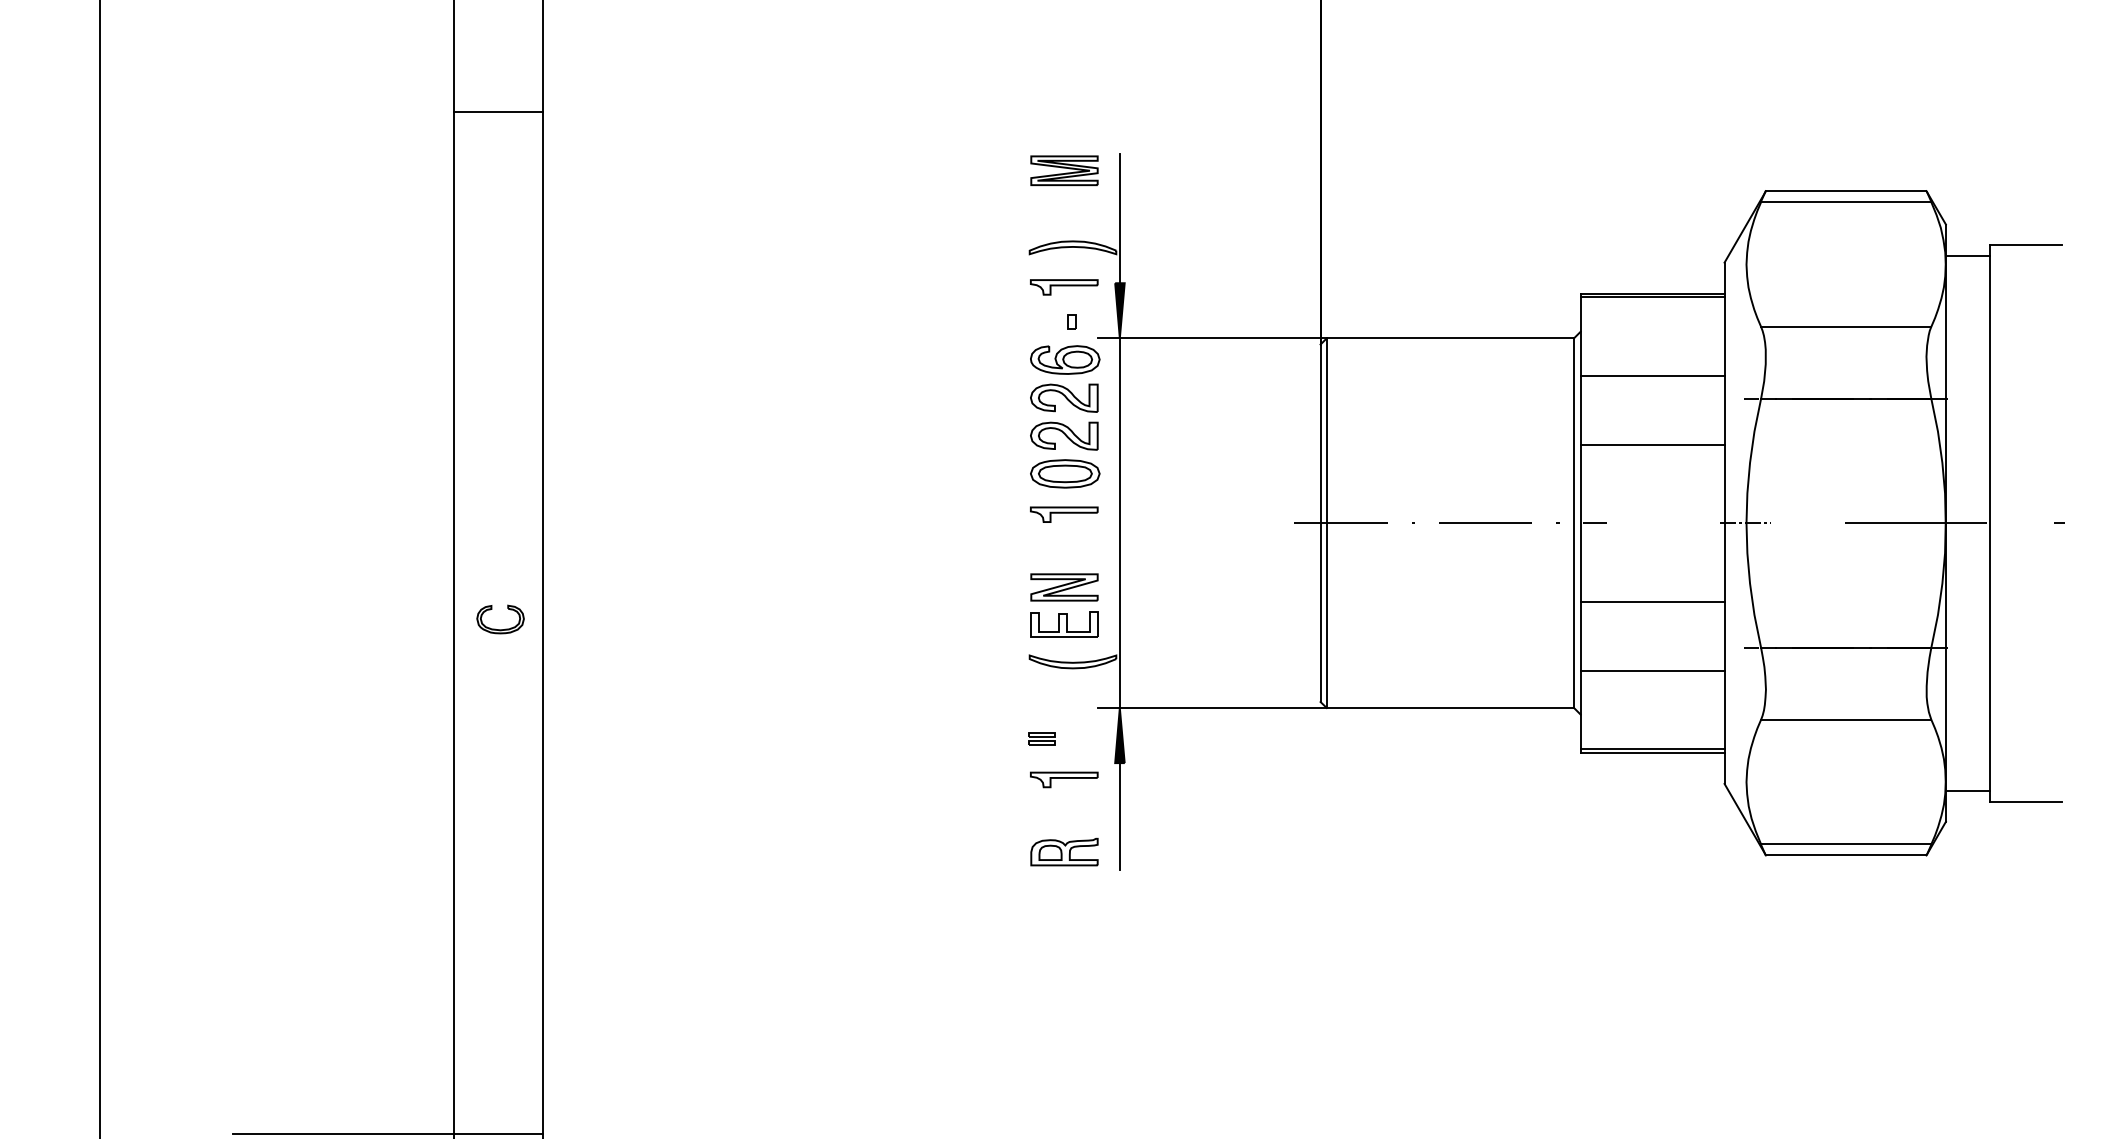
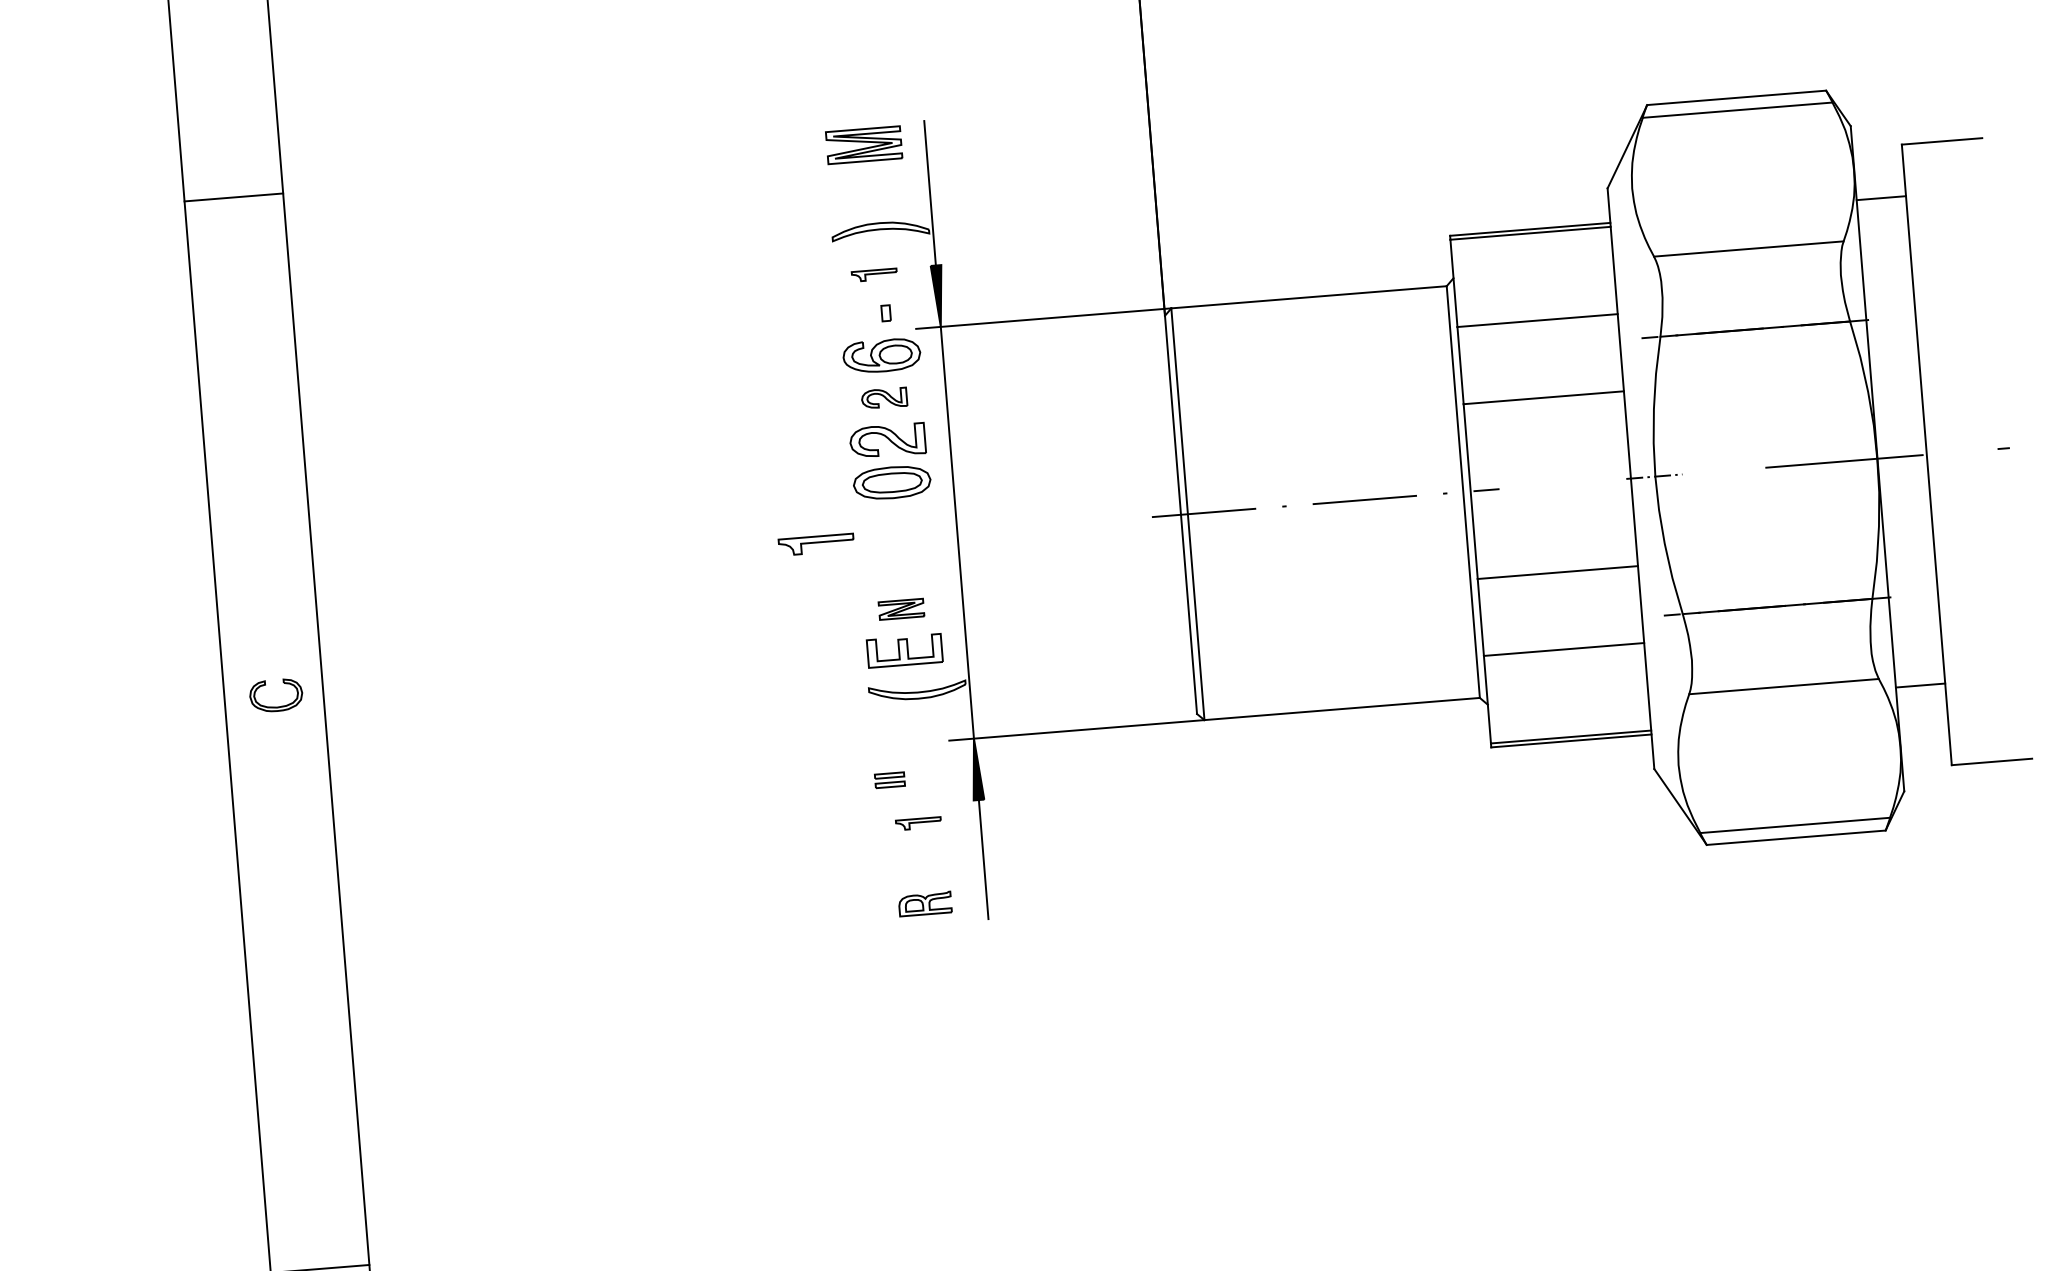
line: (498, 112) -> (233, 197), moved
line: (1967, 256) -> (1880, 198), moved
part: (1064, 287) -> (874, 275), size x0.6
part: (1064, 397) -> (884, 397), size x0.6
part: (1064, 514) -> (816, 544), moved
part: (1064, 587) -> (901, 609), size x0.6
part: (1064, 779) -> (918, 823), size x0.6
line: (1967, 790) -> (1919, 685), moved
part: (1064, 851) -> (925, 903), size x0.7

